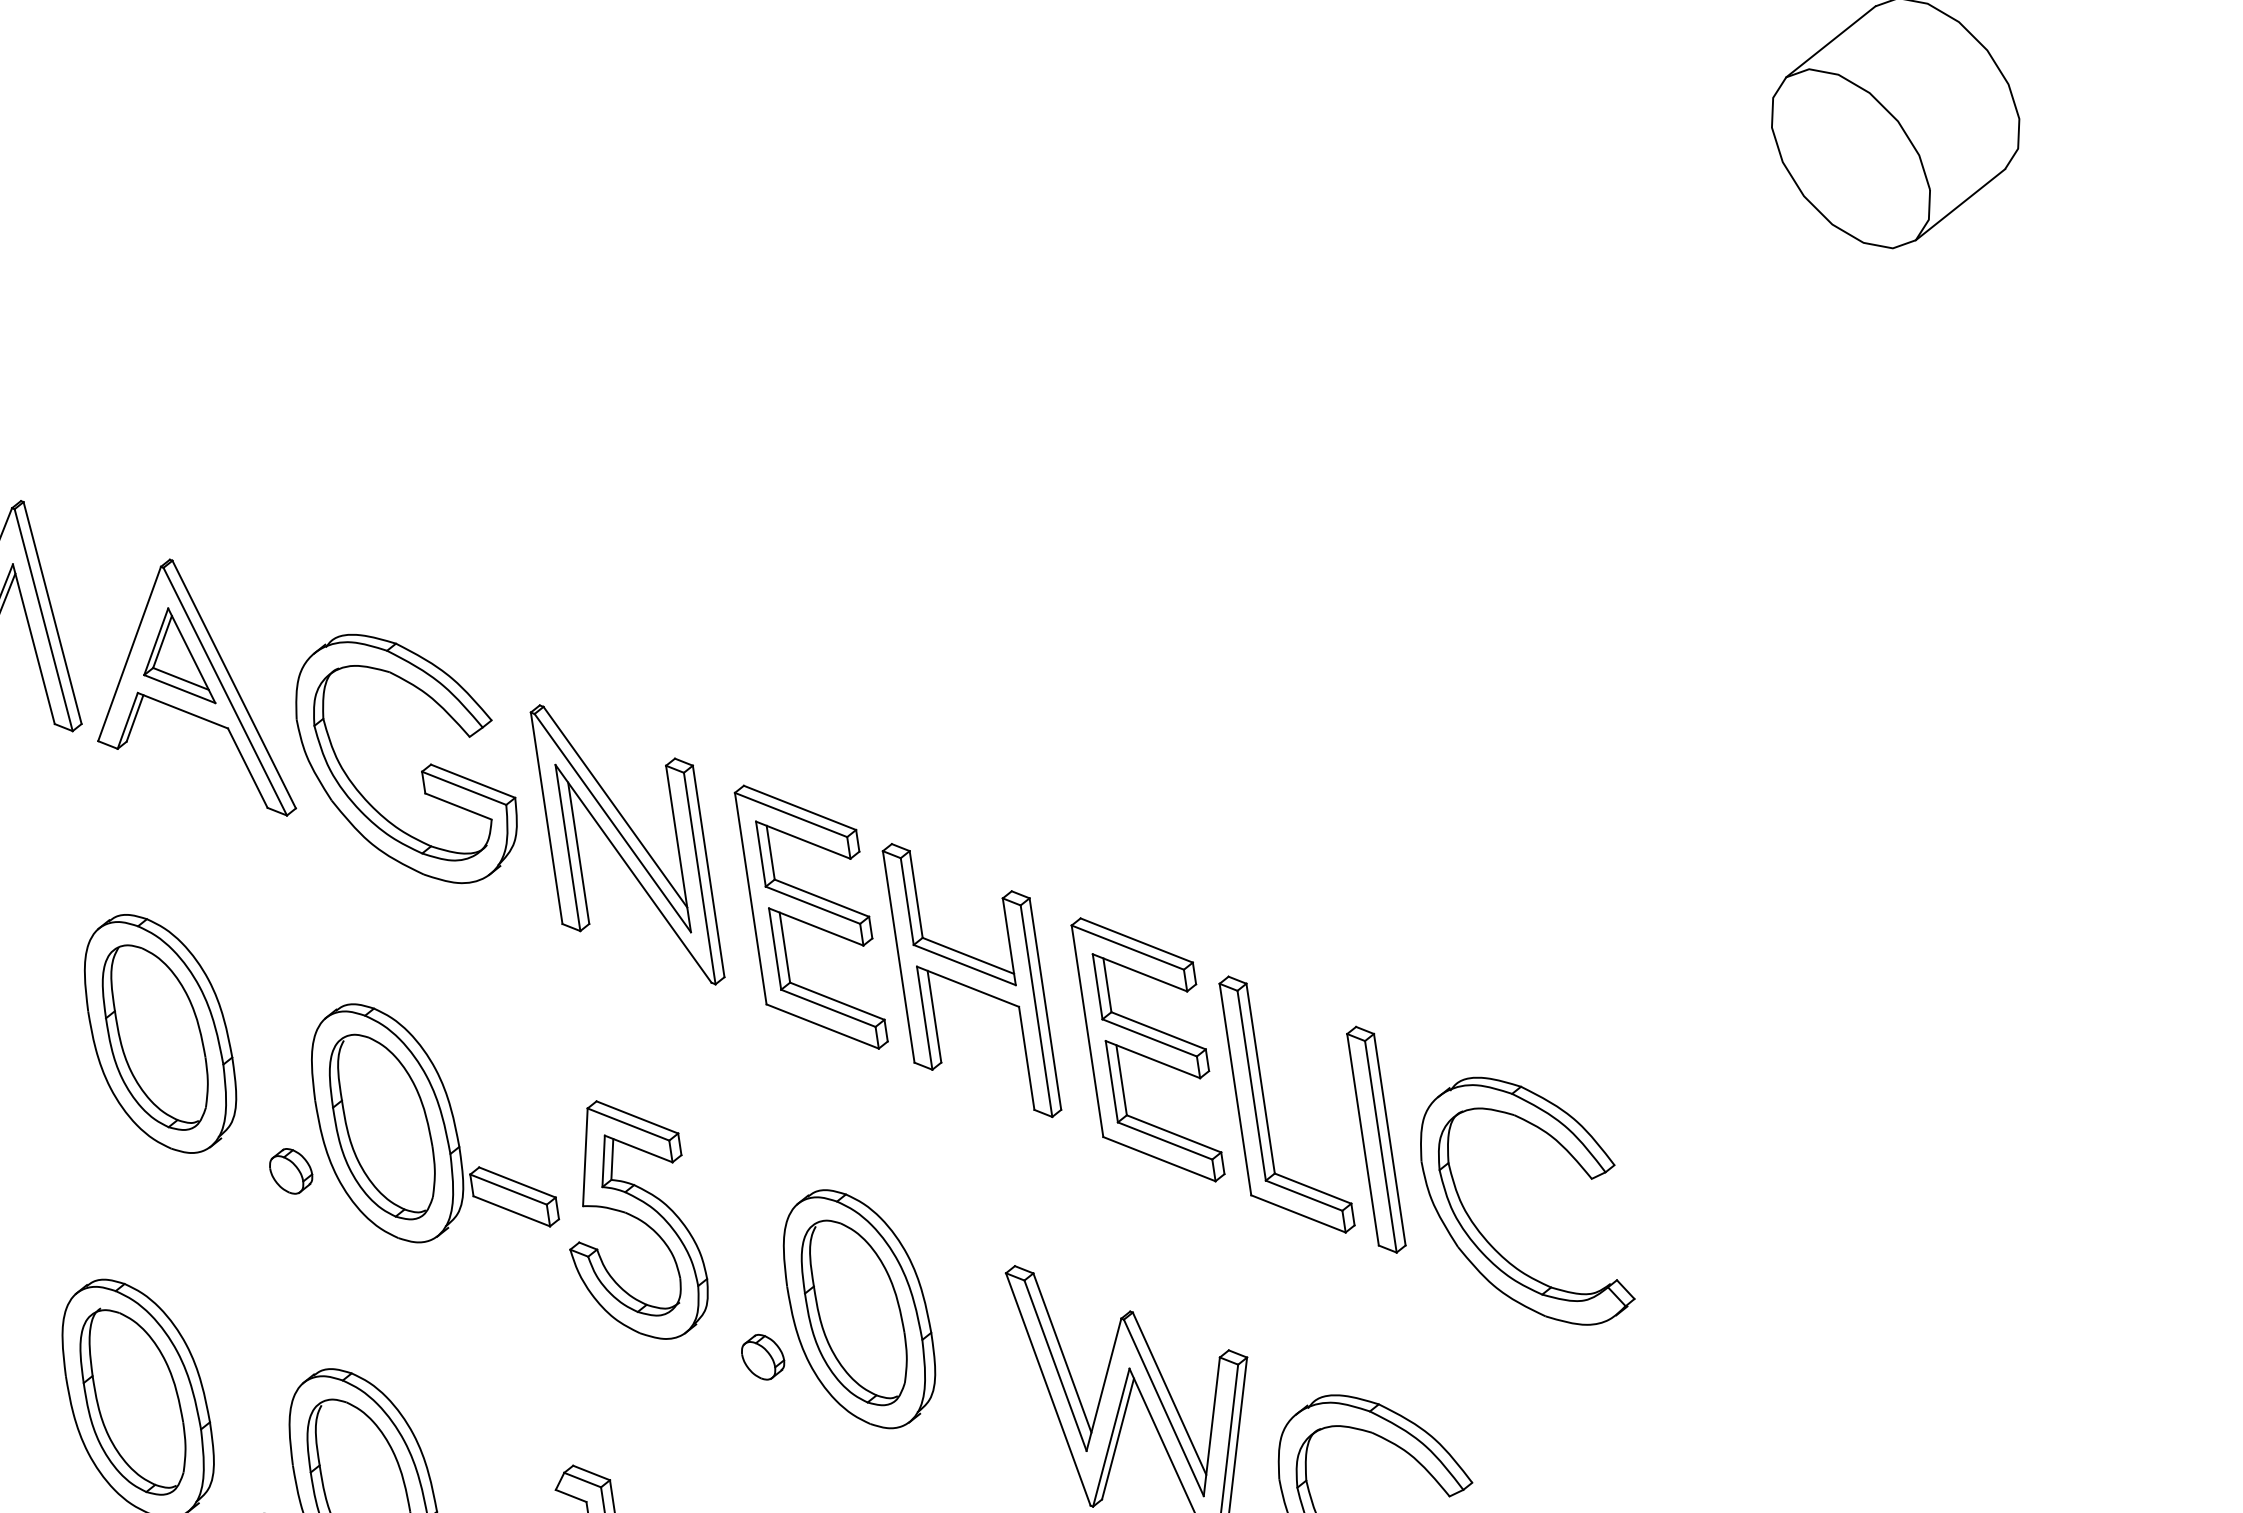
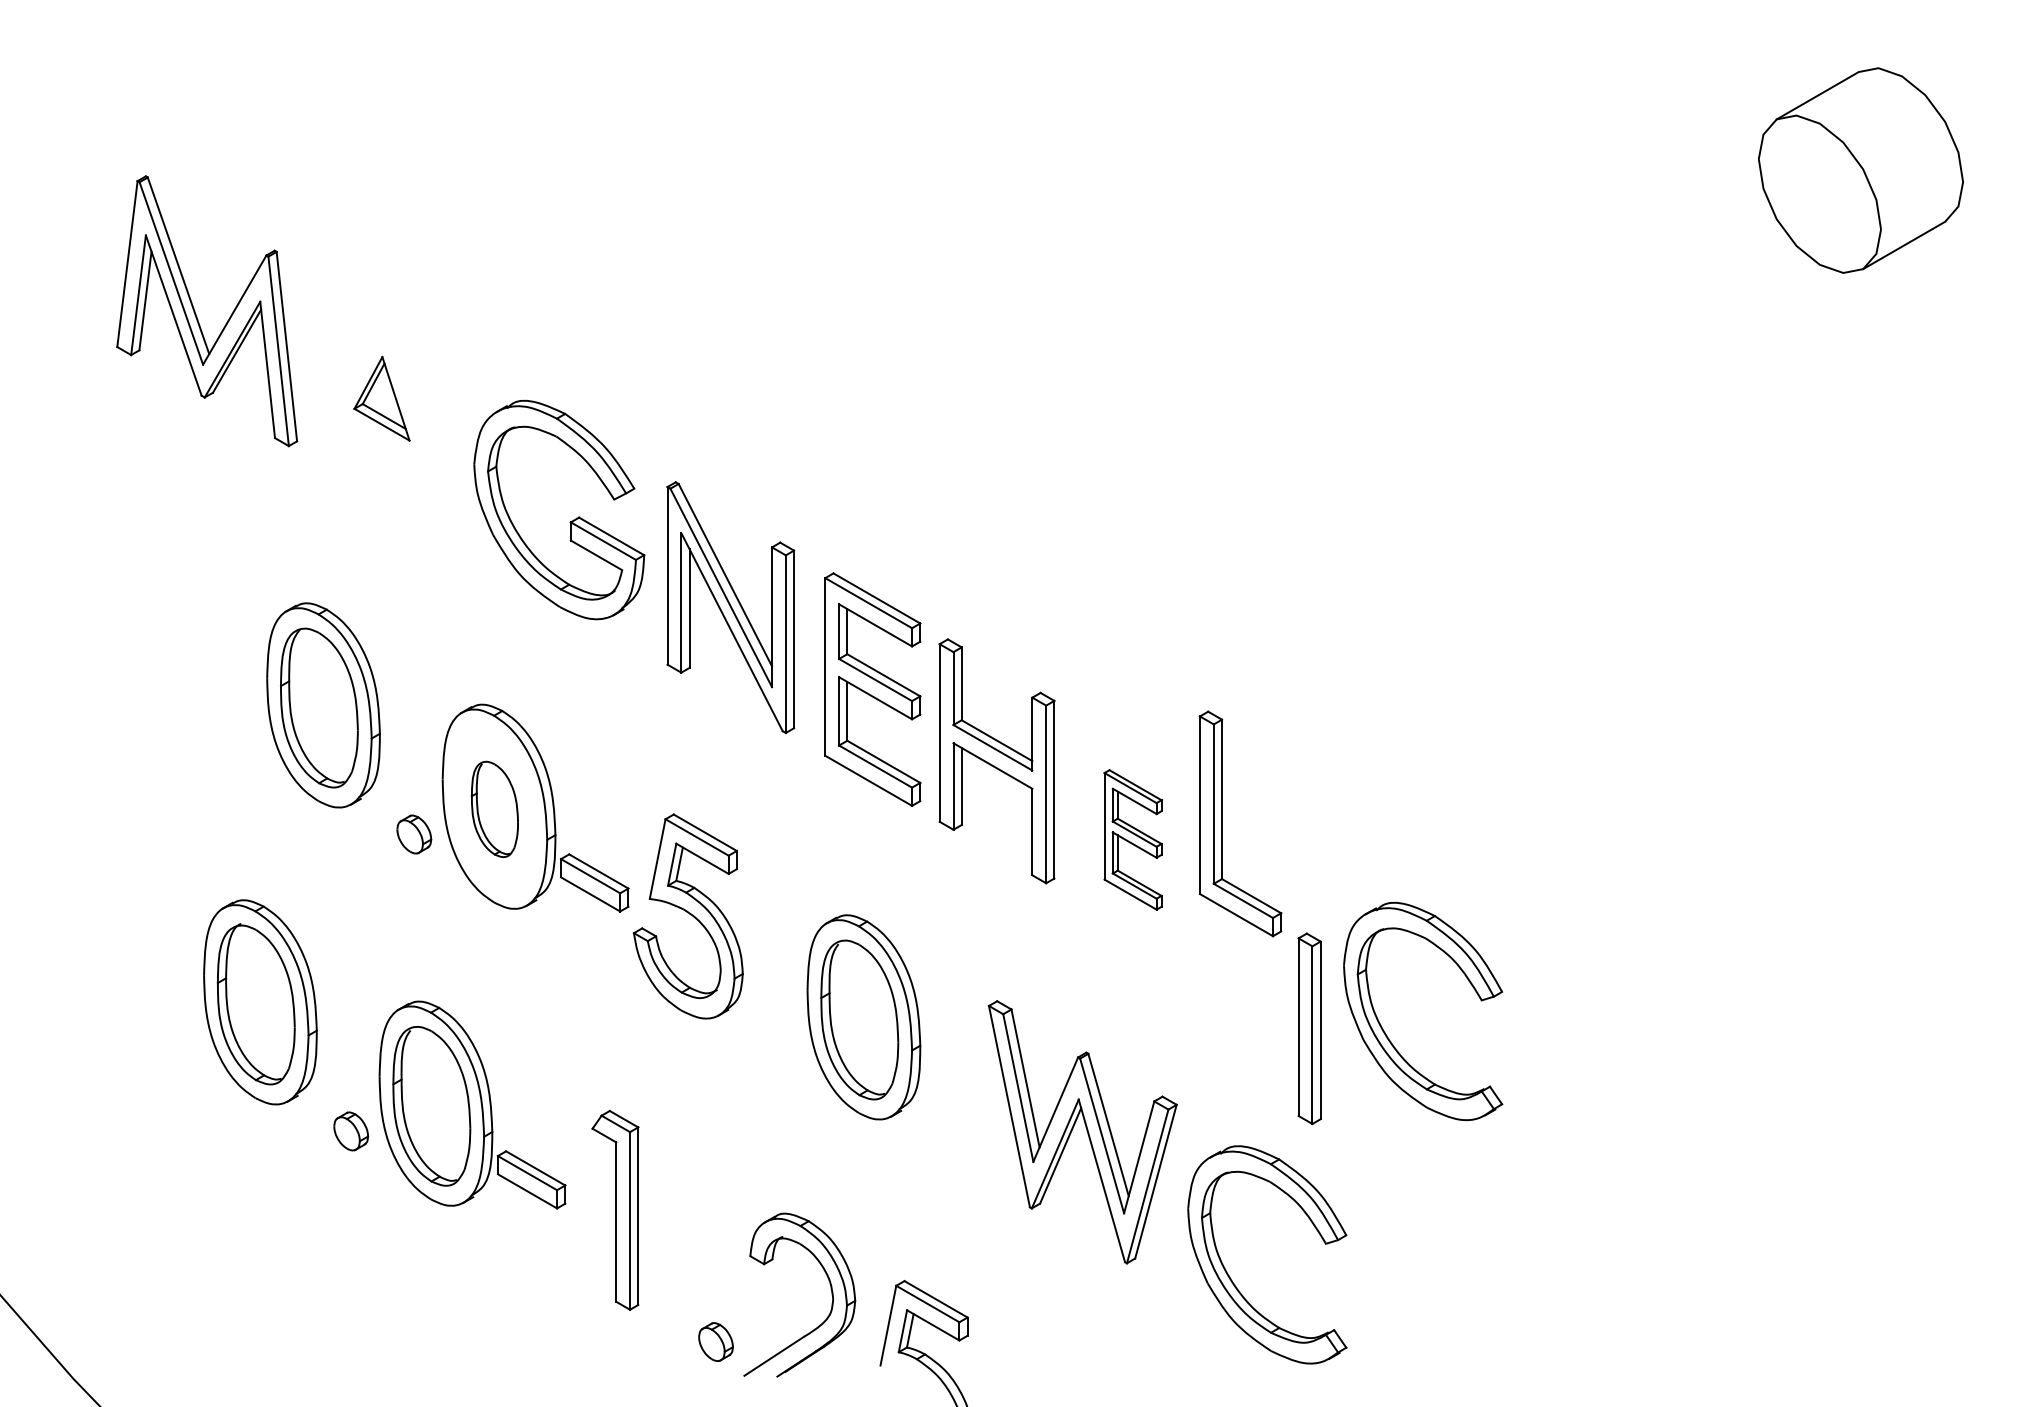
part: (184, 694) -> (385, 429), removed
part: (1147, 1049) -> (1132, 839), size x0.6
part: (1265, 1107) -> (1222, 823), moved
part: (382, 1127) -> (494, 809), size x0.6
part: (1376, 1139) -> (1309, 1028), moved
part: (763, 1357) -> (779, 1045), removed

